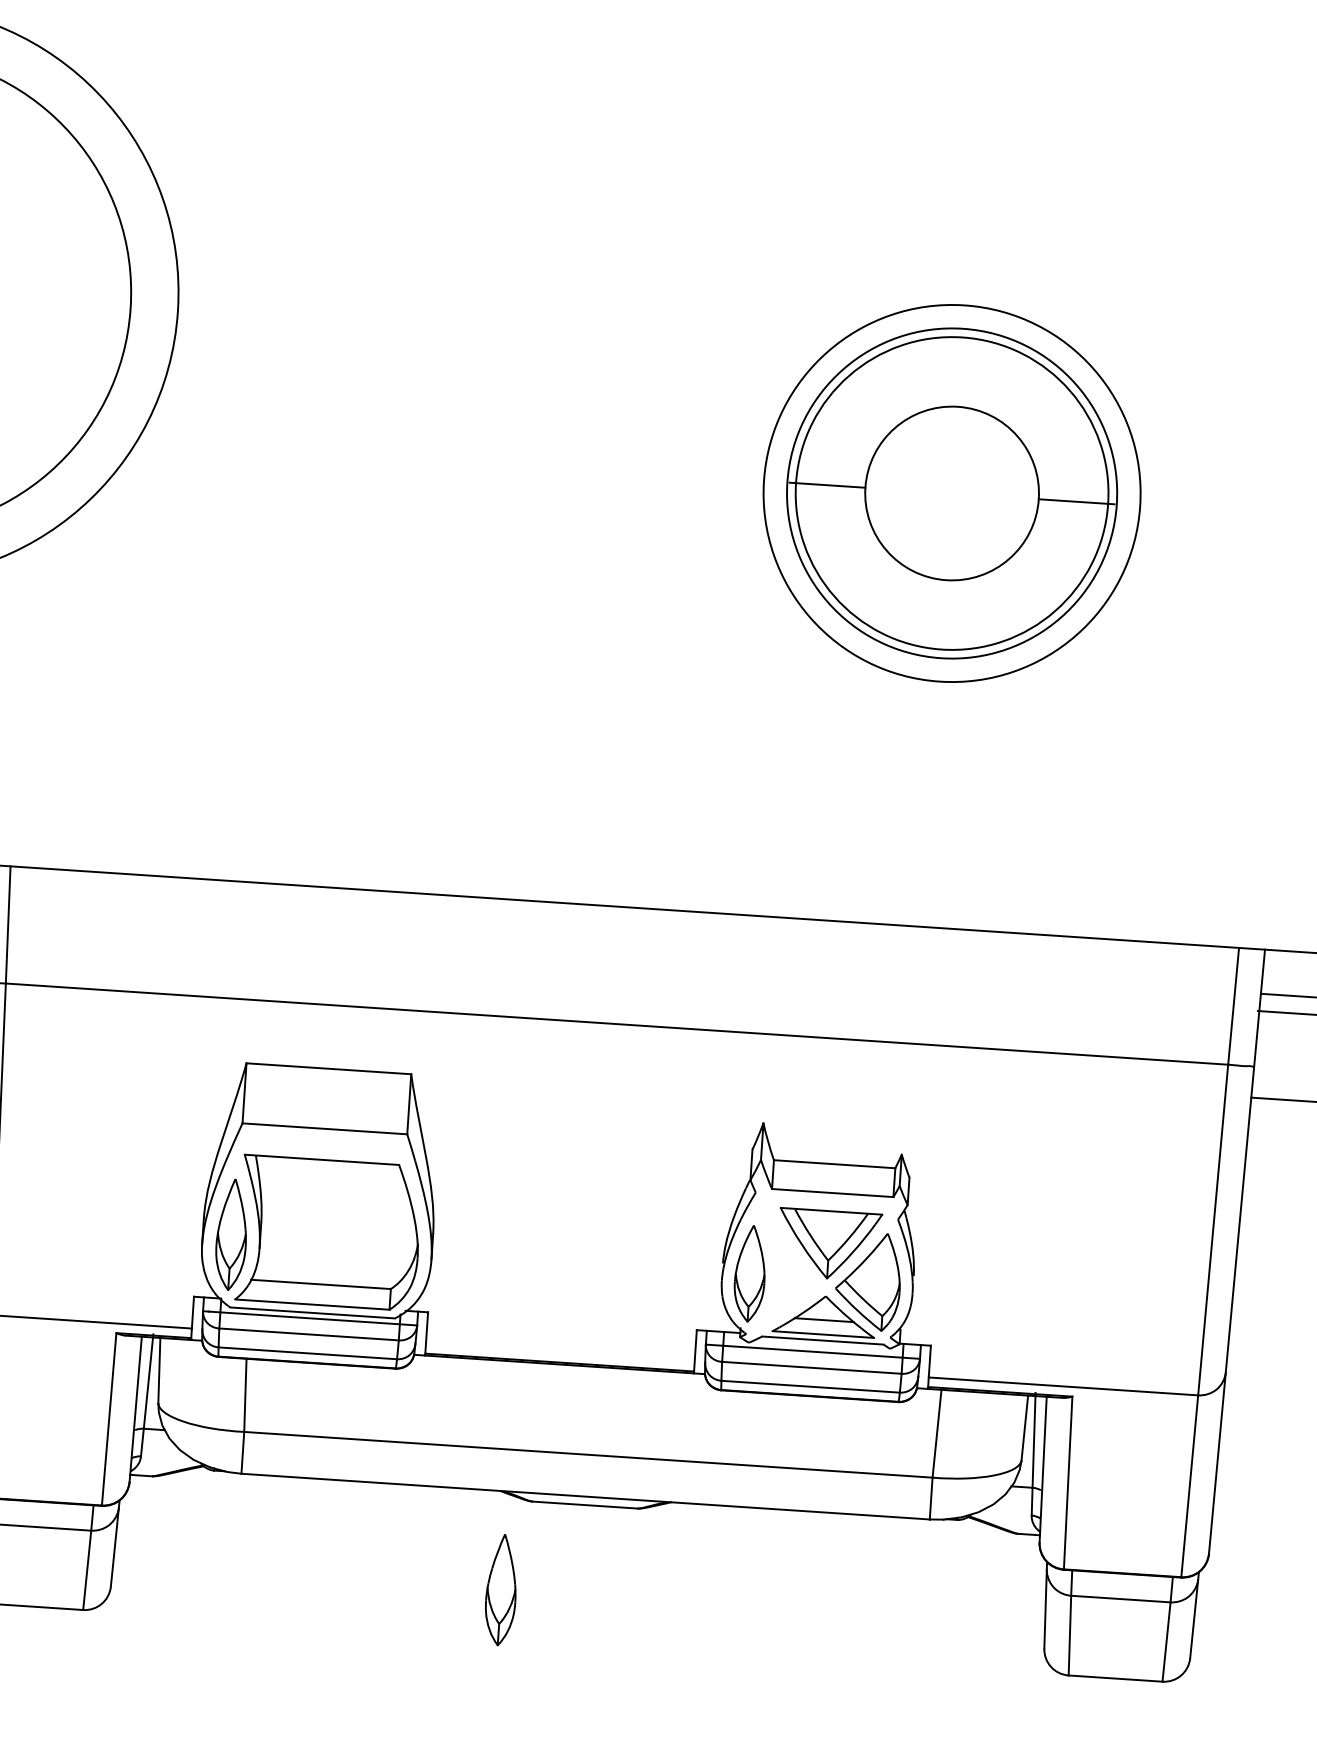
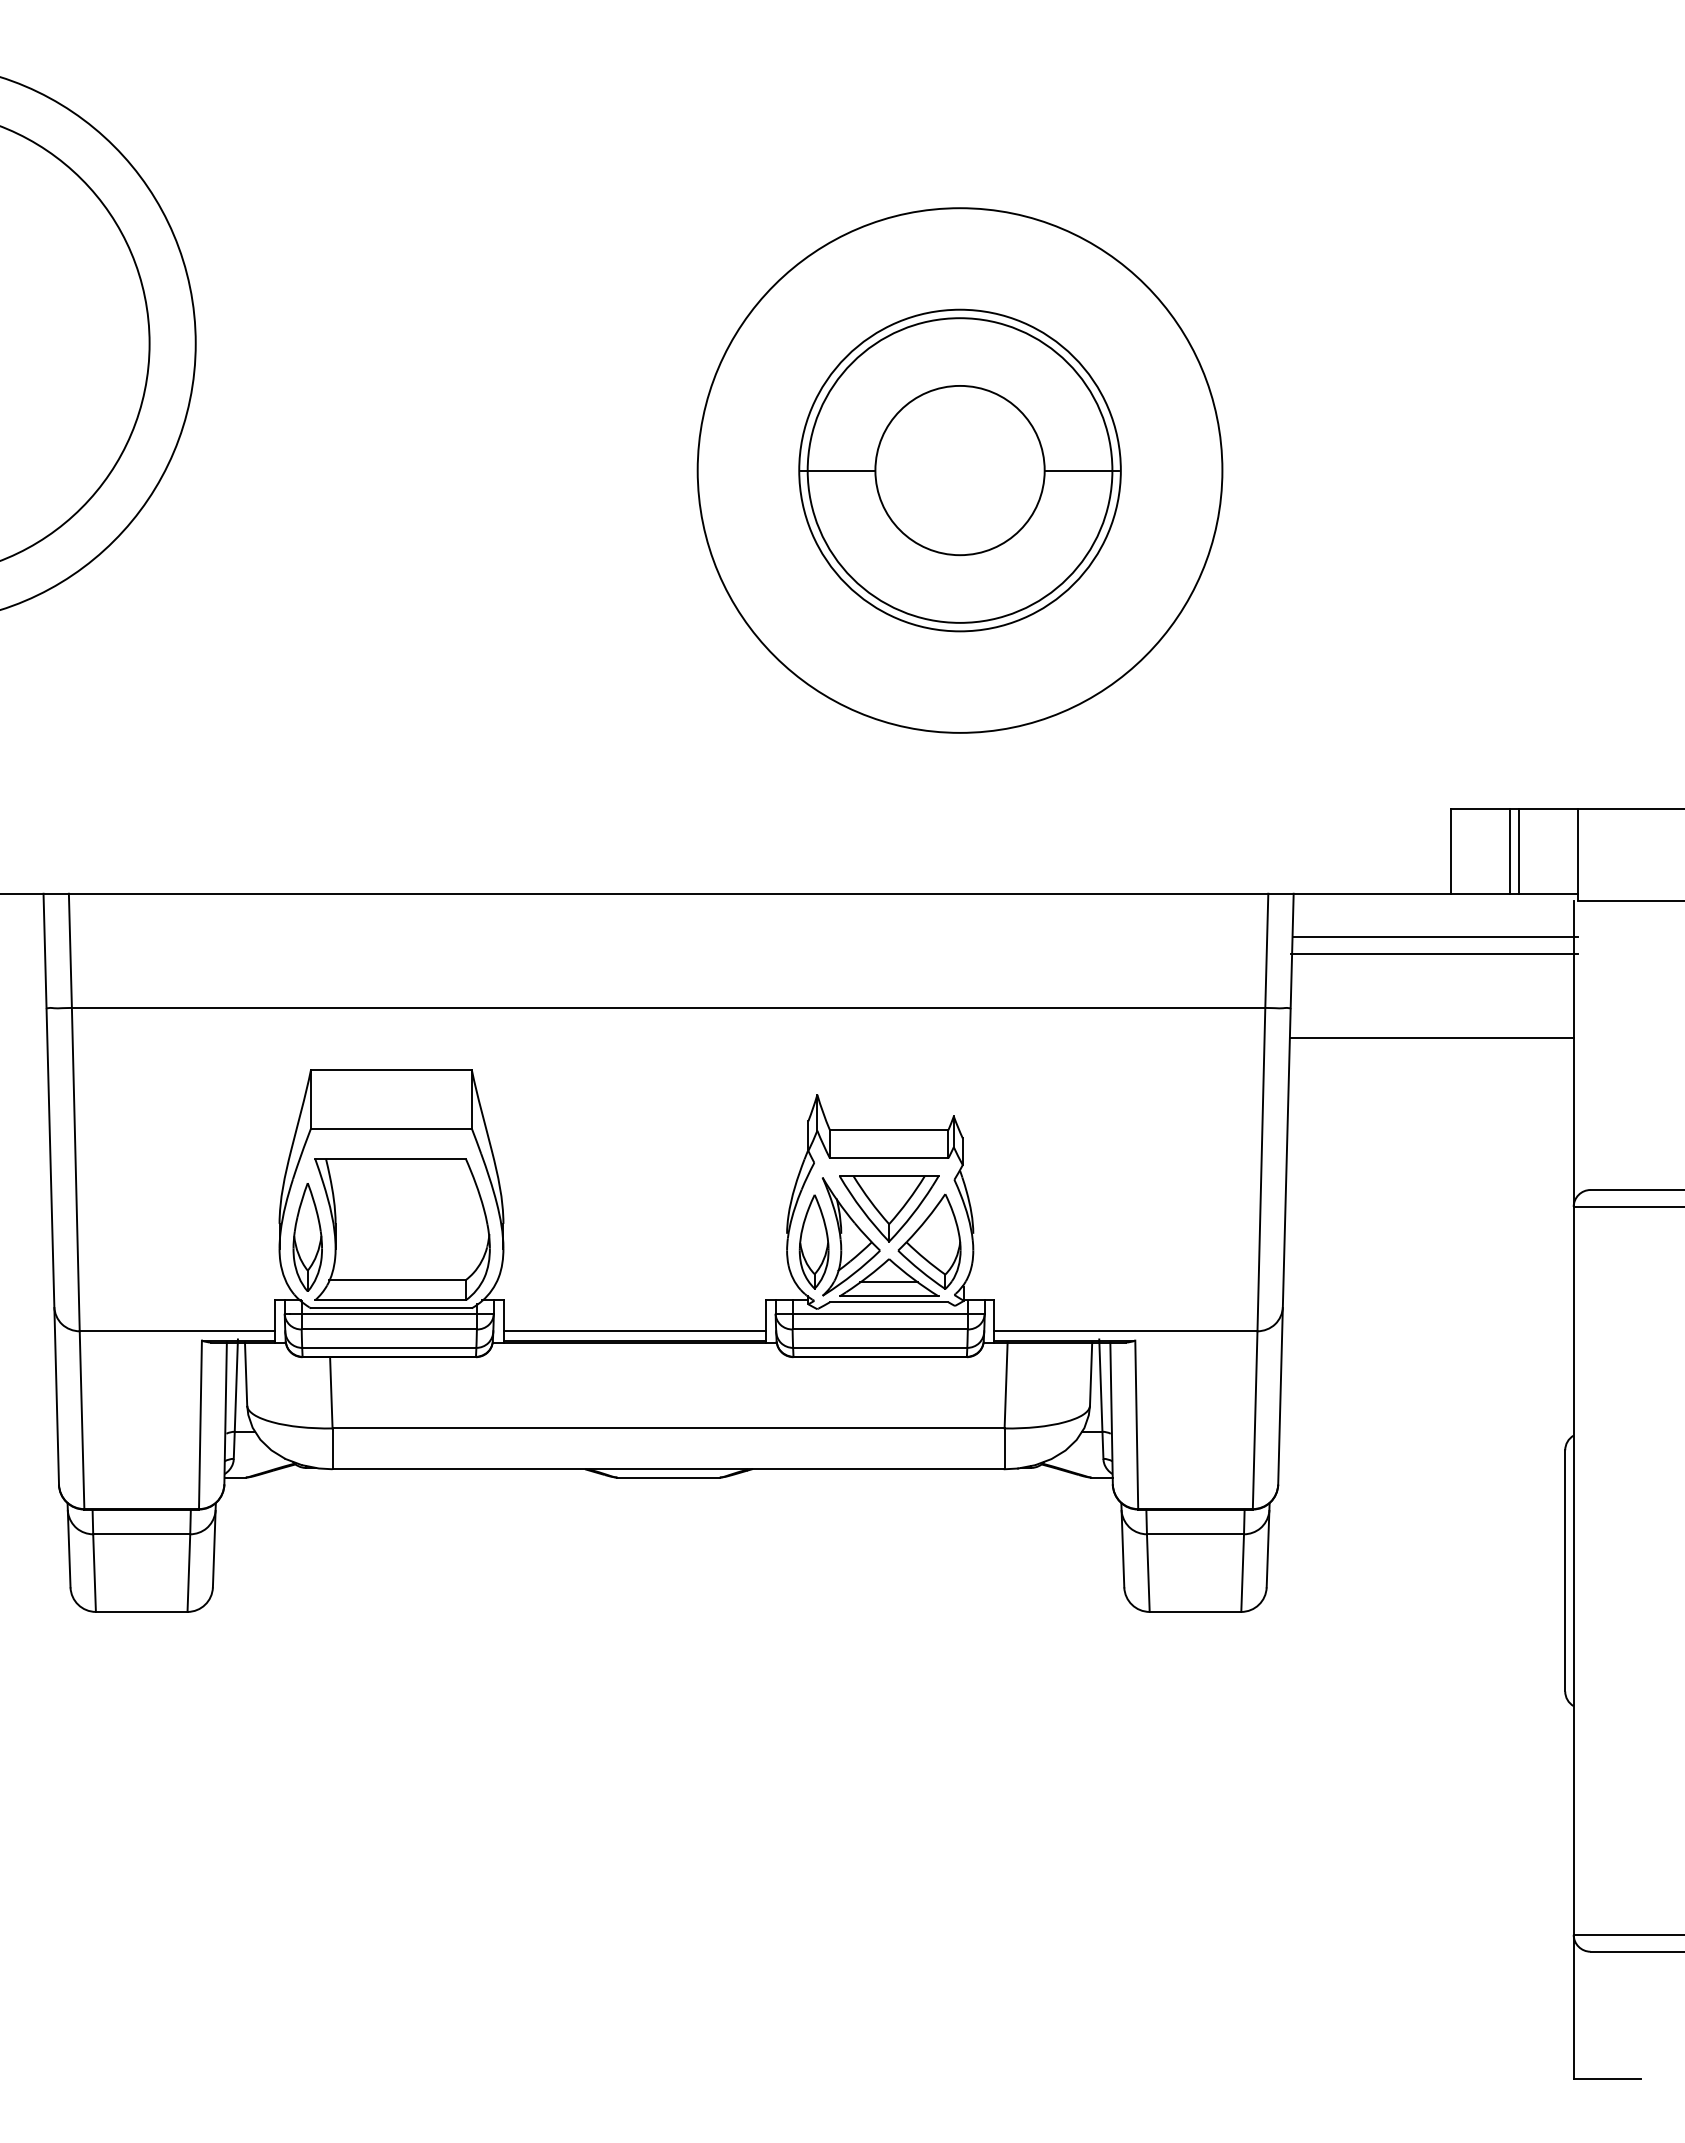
circle: (951, 493) -> (959, 470), size x1.43
part: (787, 1270) -> (850, 1236), added
line: (560, 1353) -> (634, 1331), added
part: (501, 1590) -> (592, 1565), removed

